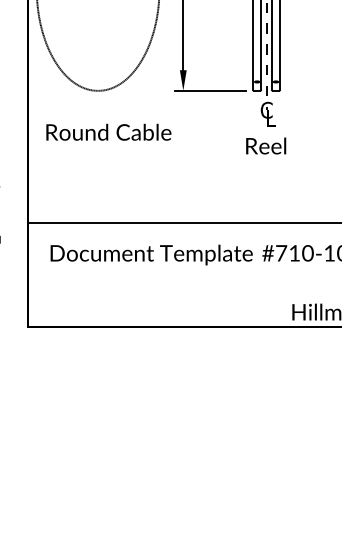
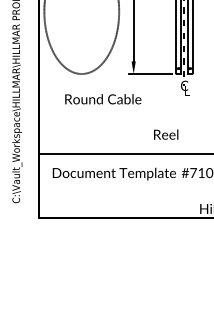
text: (109, 132) -> (103, 99), moved
text: (266, 145) -> (166, 134), moved

